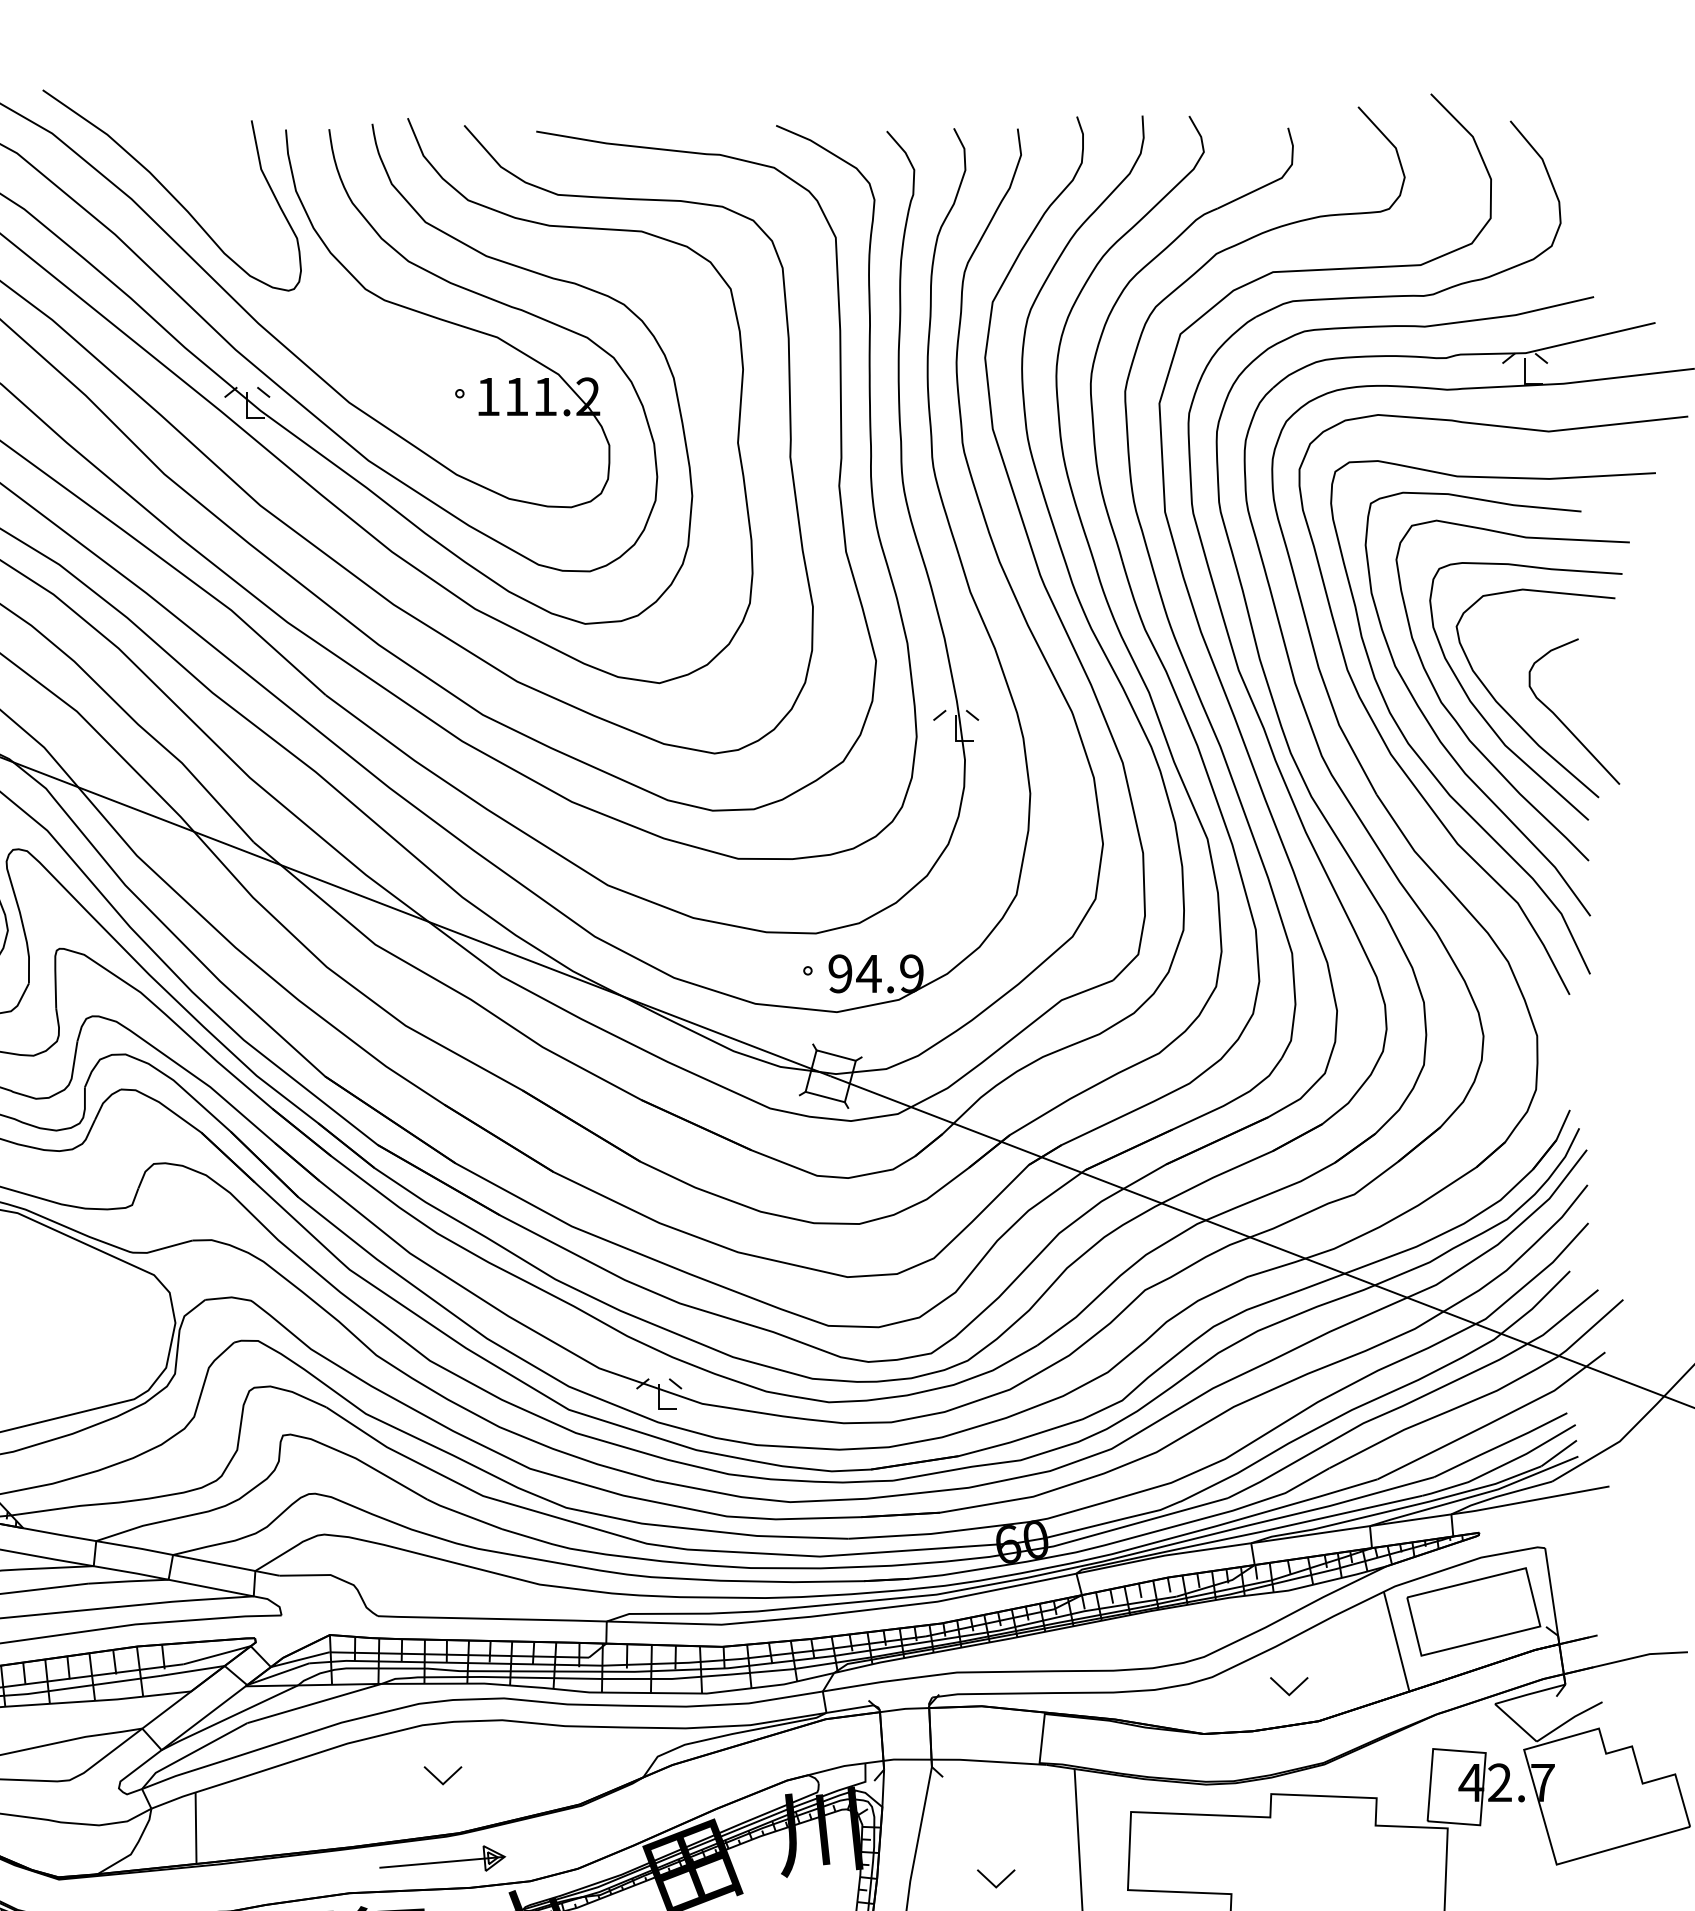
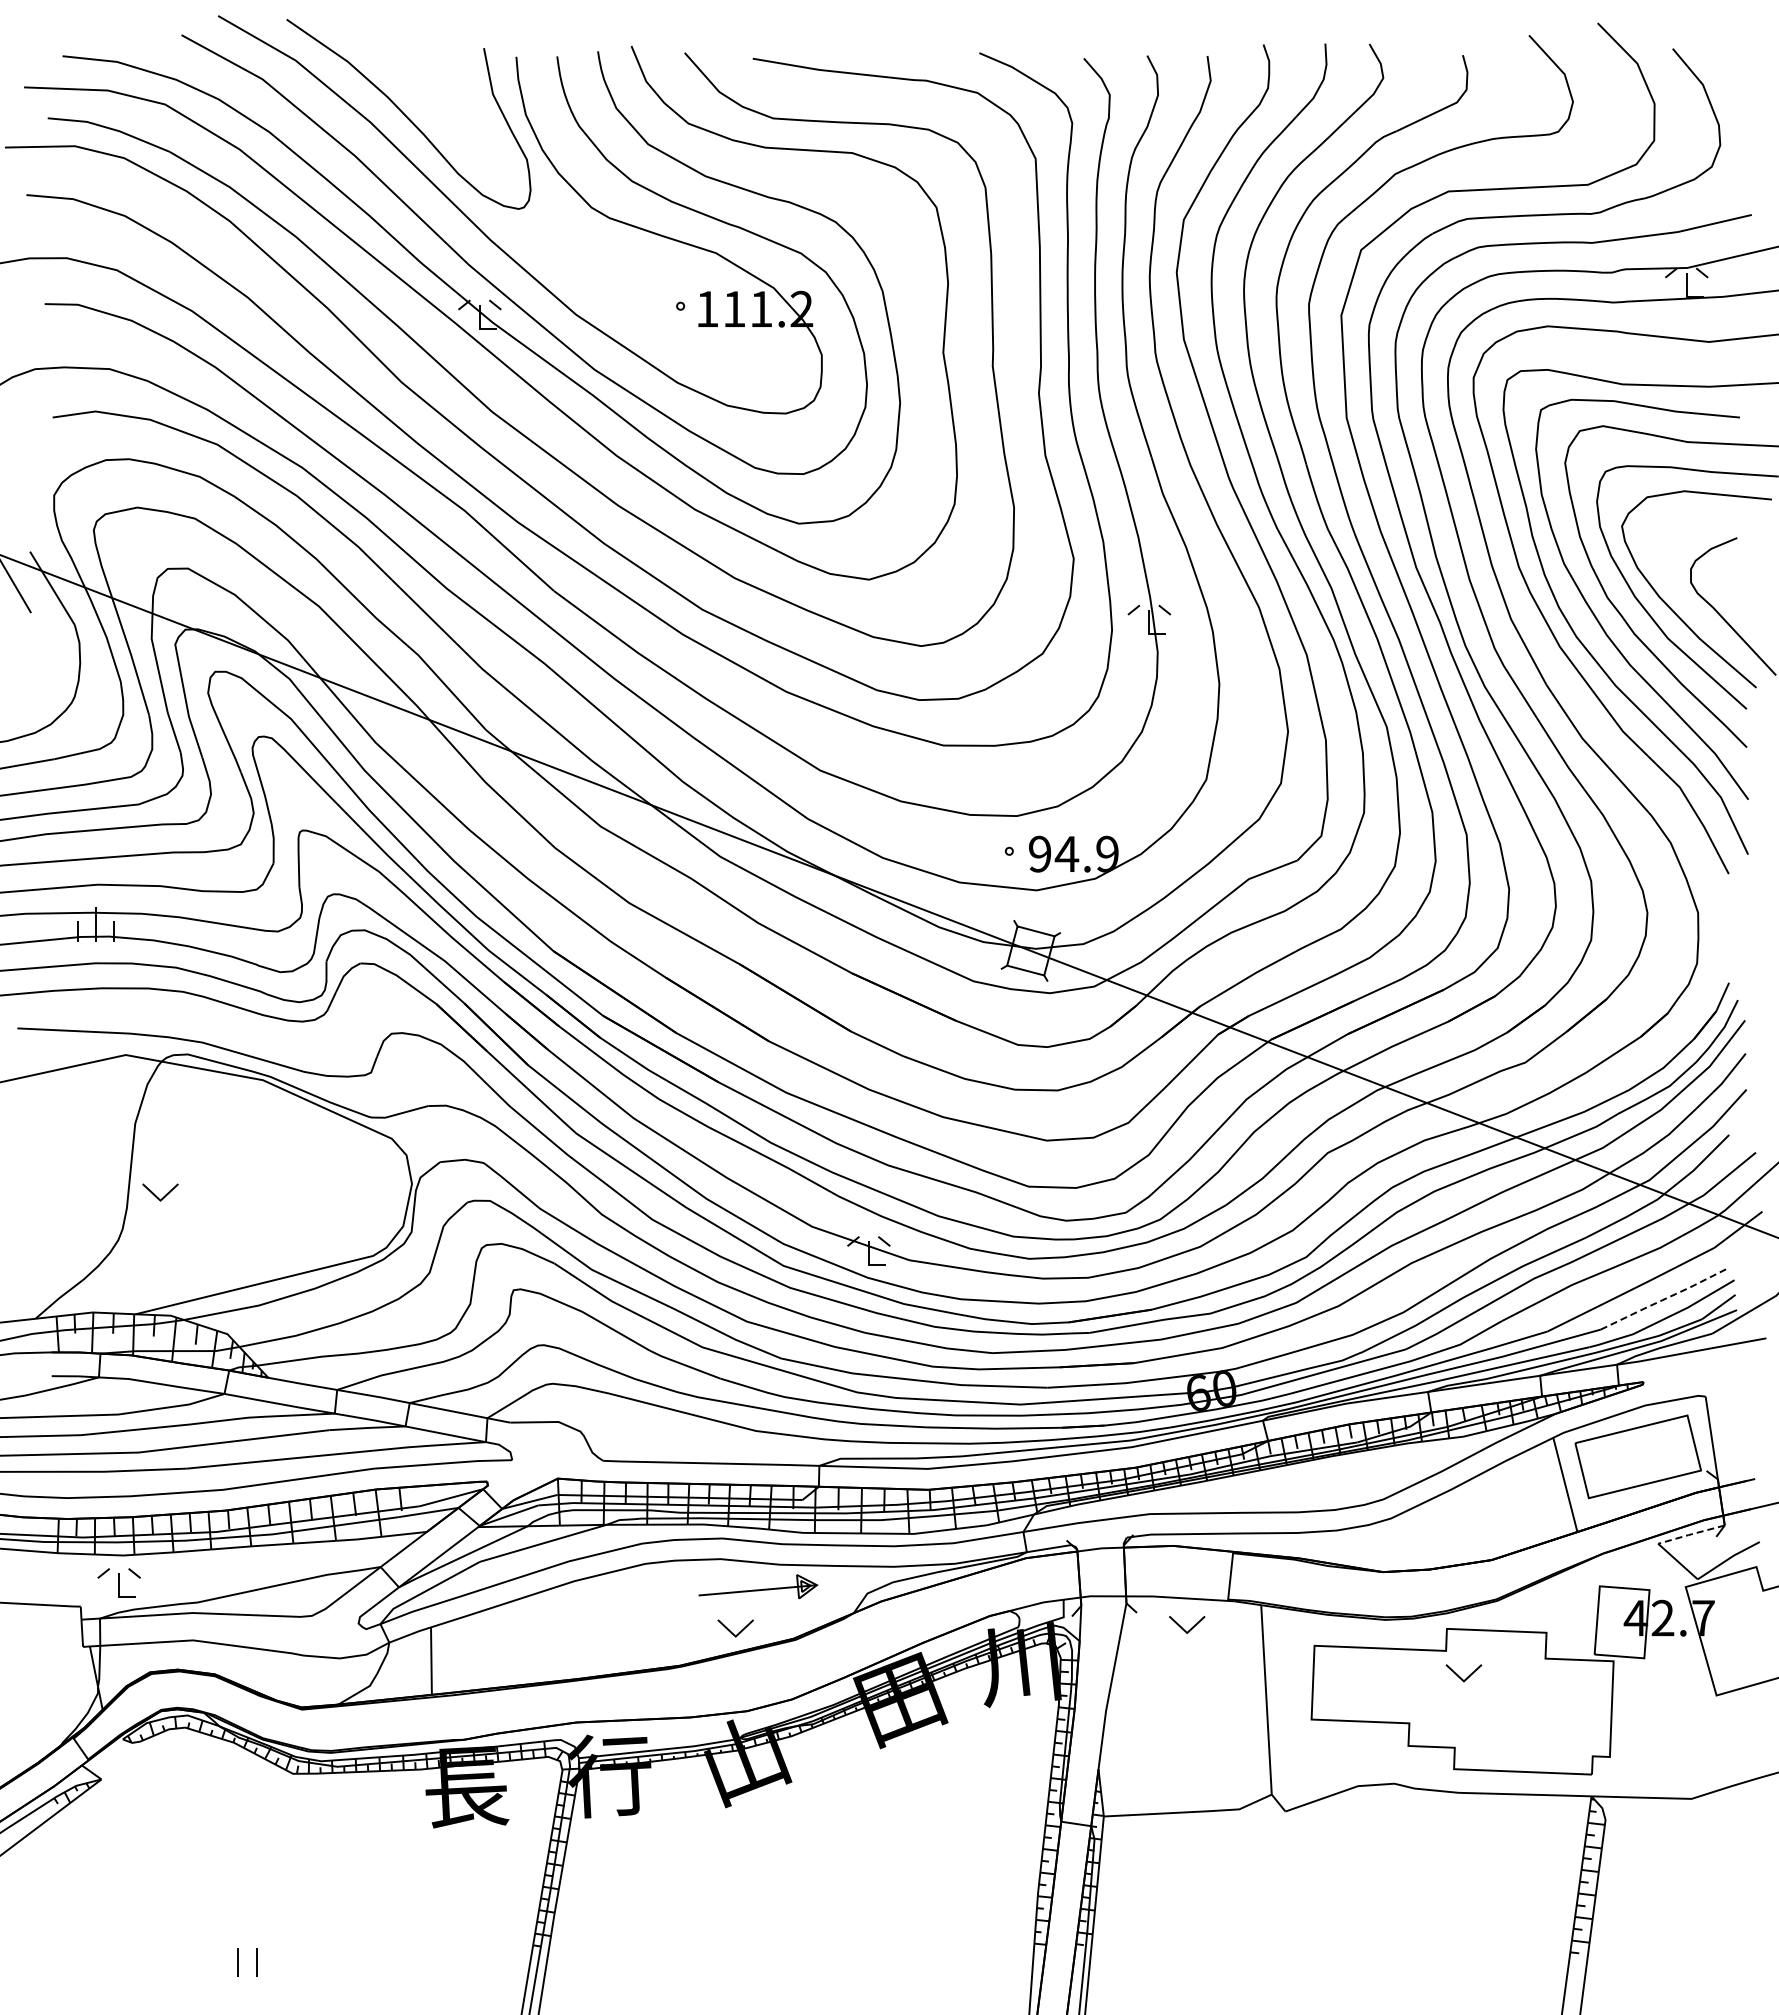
line: (1500, 1445) -> (1663, 1299), solid -> dashed
part: (1288, 1686) -> (1463, 1673), moved
line: (1529, 1694) -> (1690, 1534), solid -> dashed
part: (442, 1775) -> (735, 1628), moved
part: (442, 1858) -> (758, 1586), moved
part: (996, 1878) -> (1187, 1624), moved

